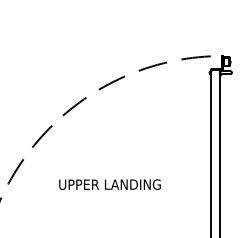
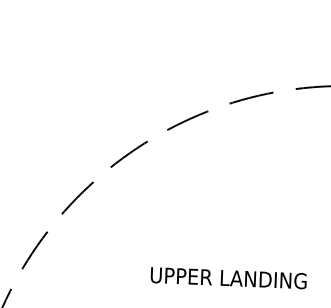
text: (109, 184) -> (228, 277), moved

